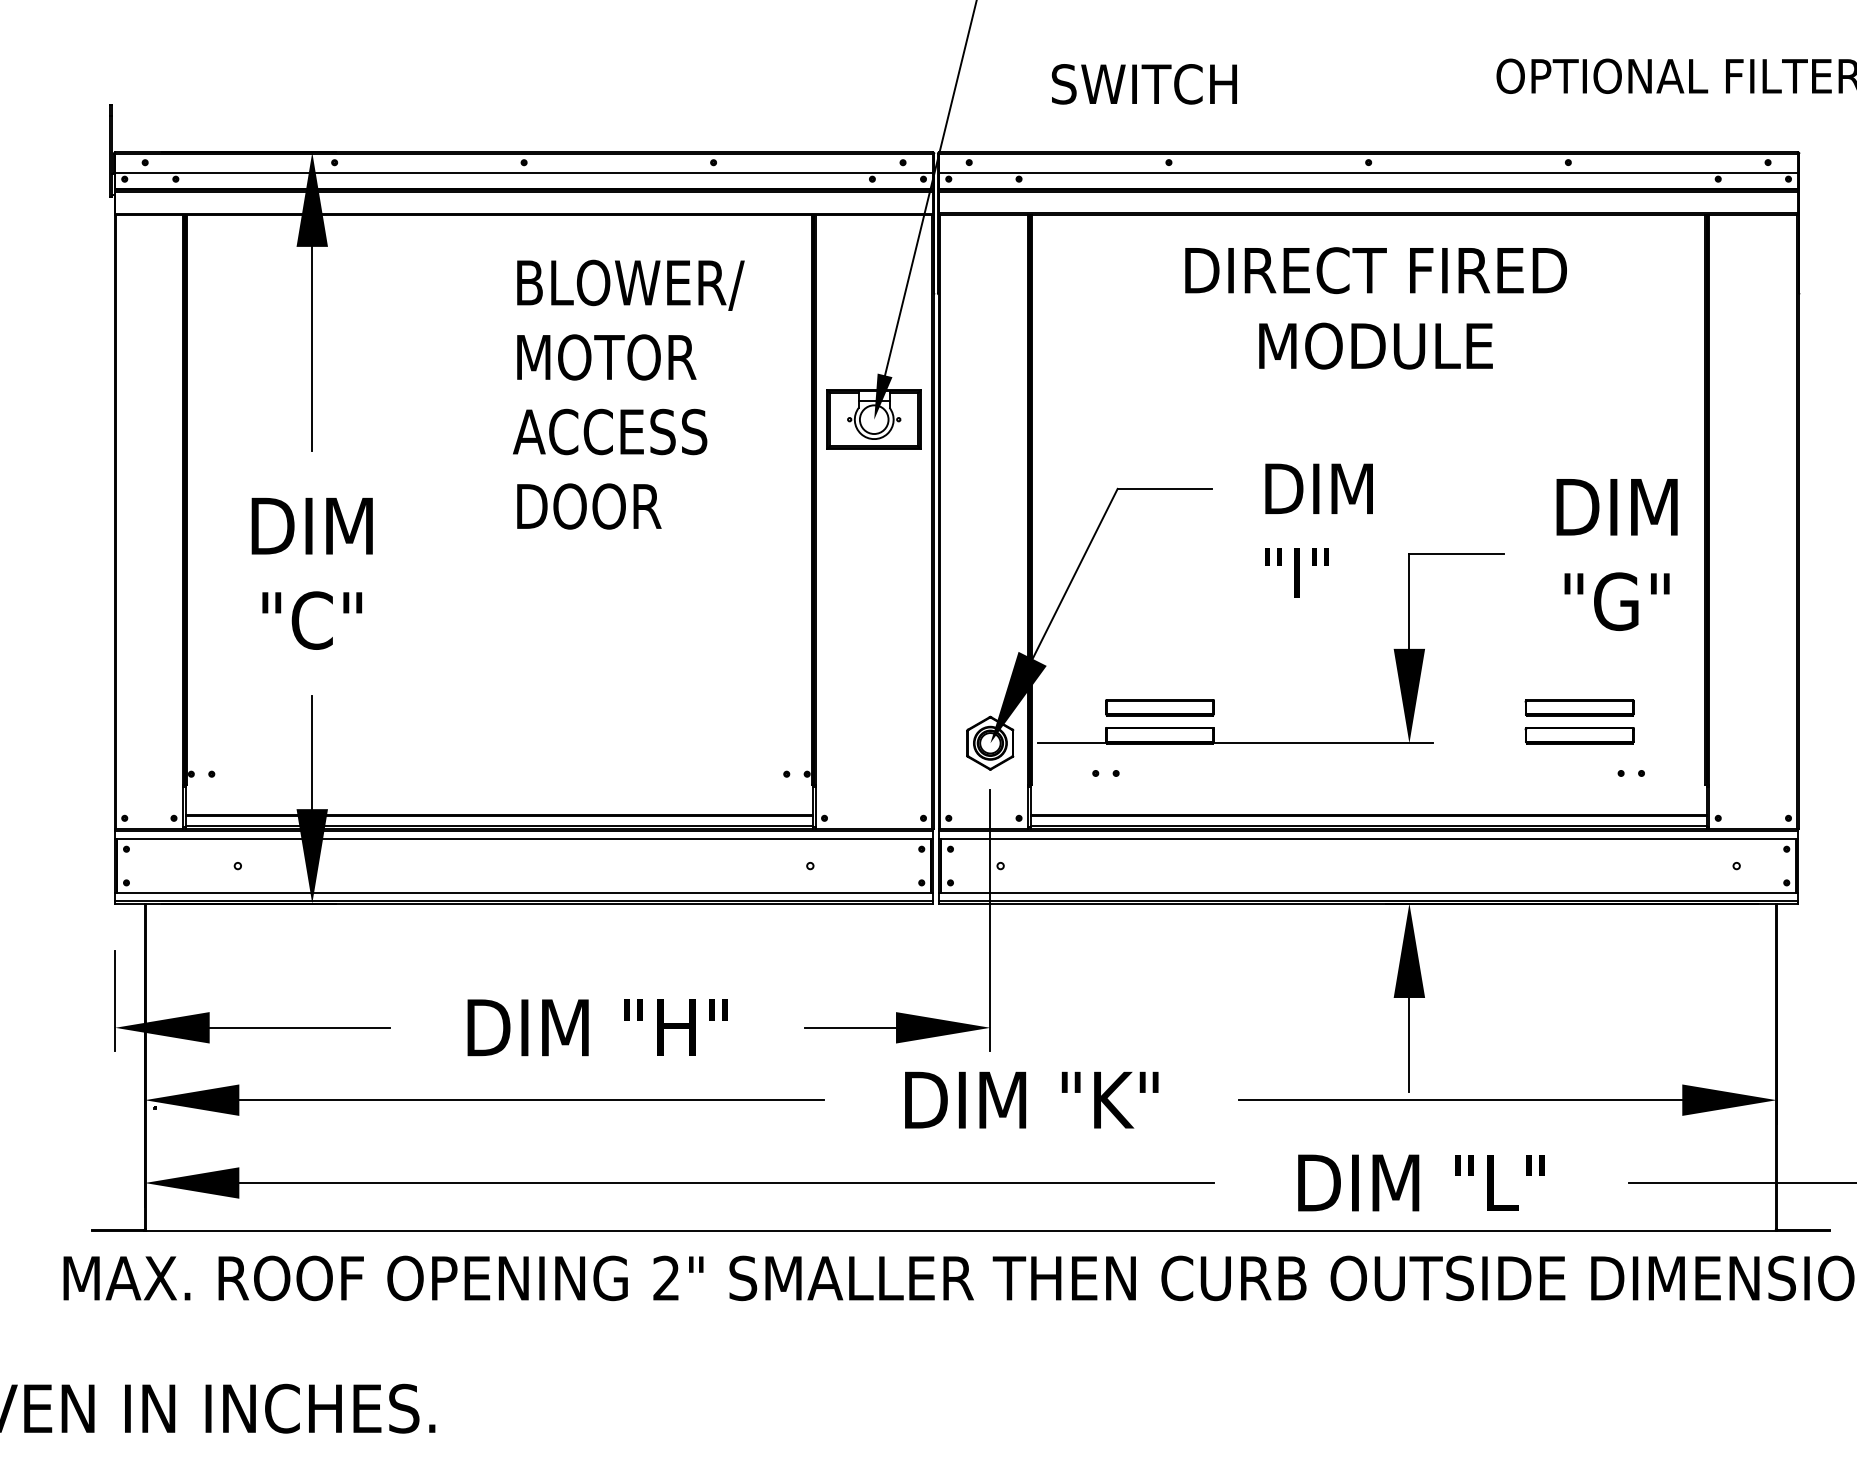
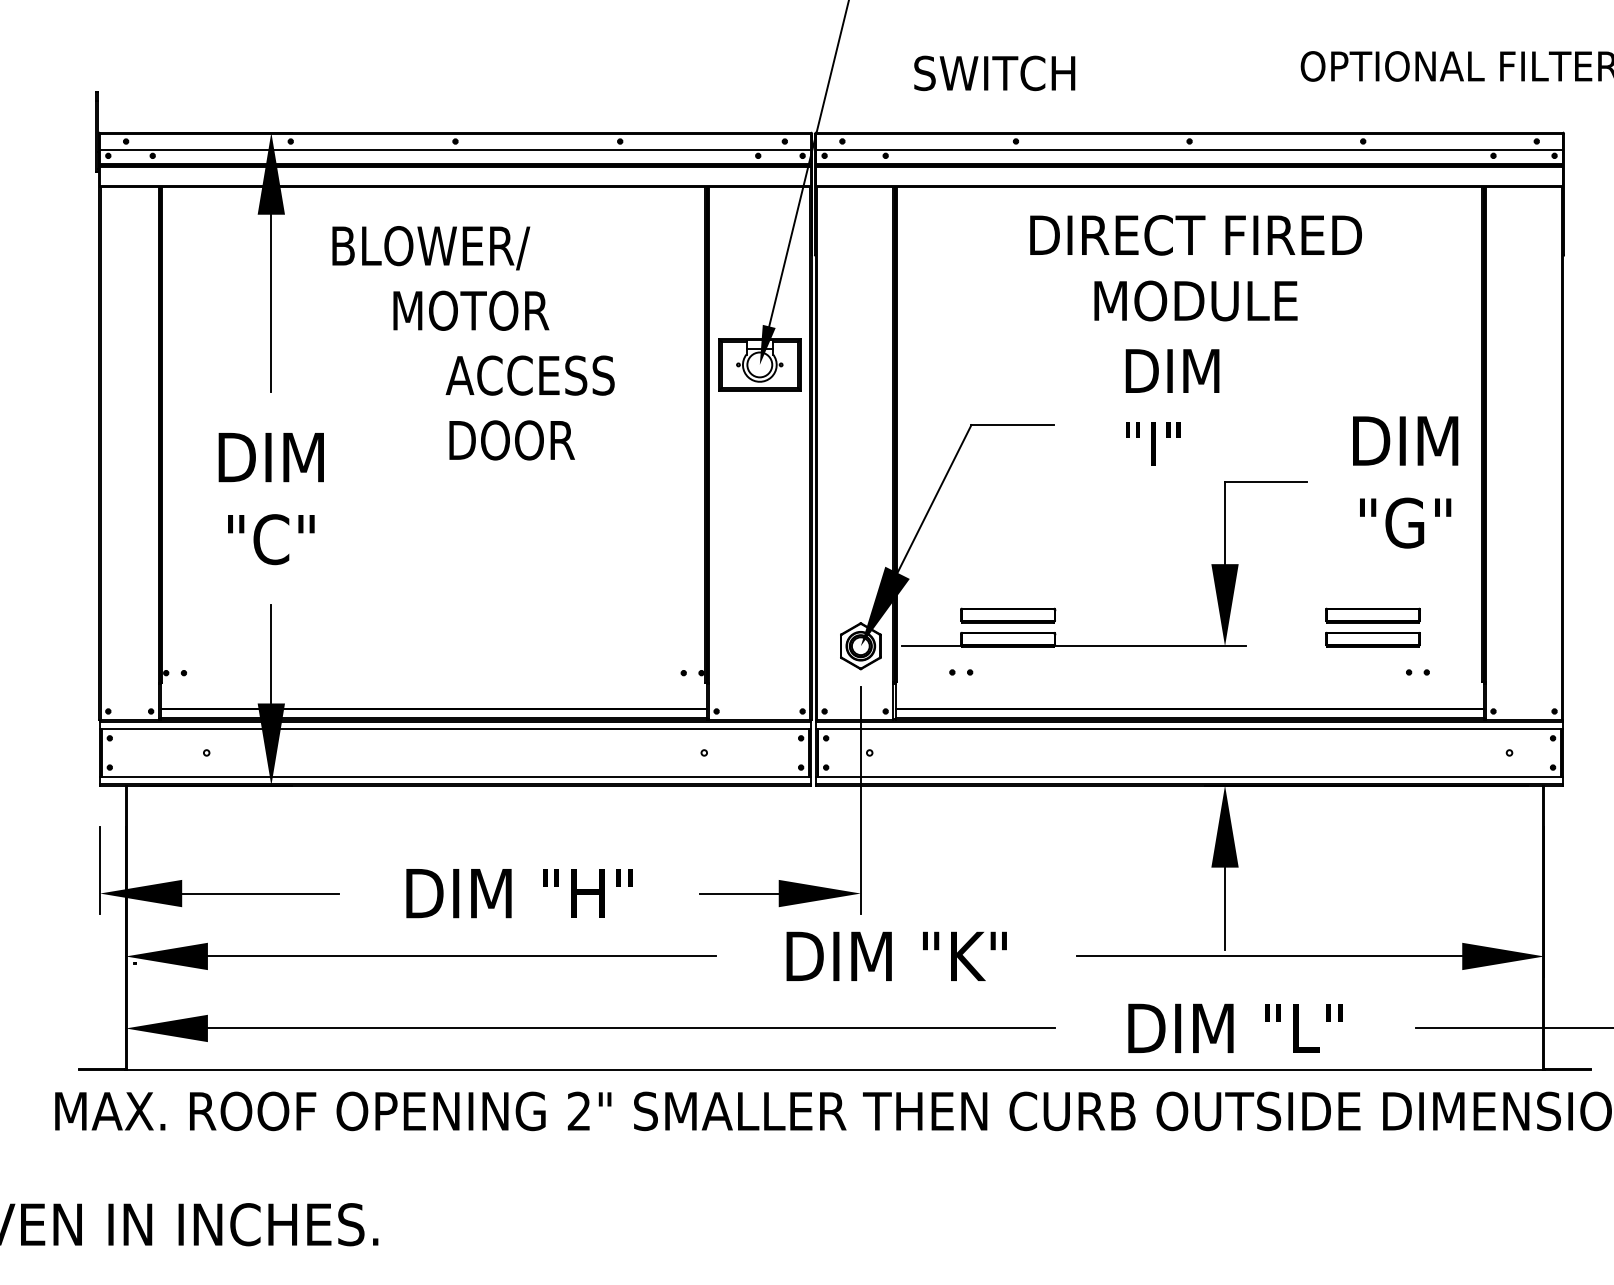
text: (631, 285) -> (431, 248), moved
text: (606, 357) -> (471, 310), moved
text: (1319, 530) -> (1172, 407), moved

